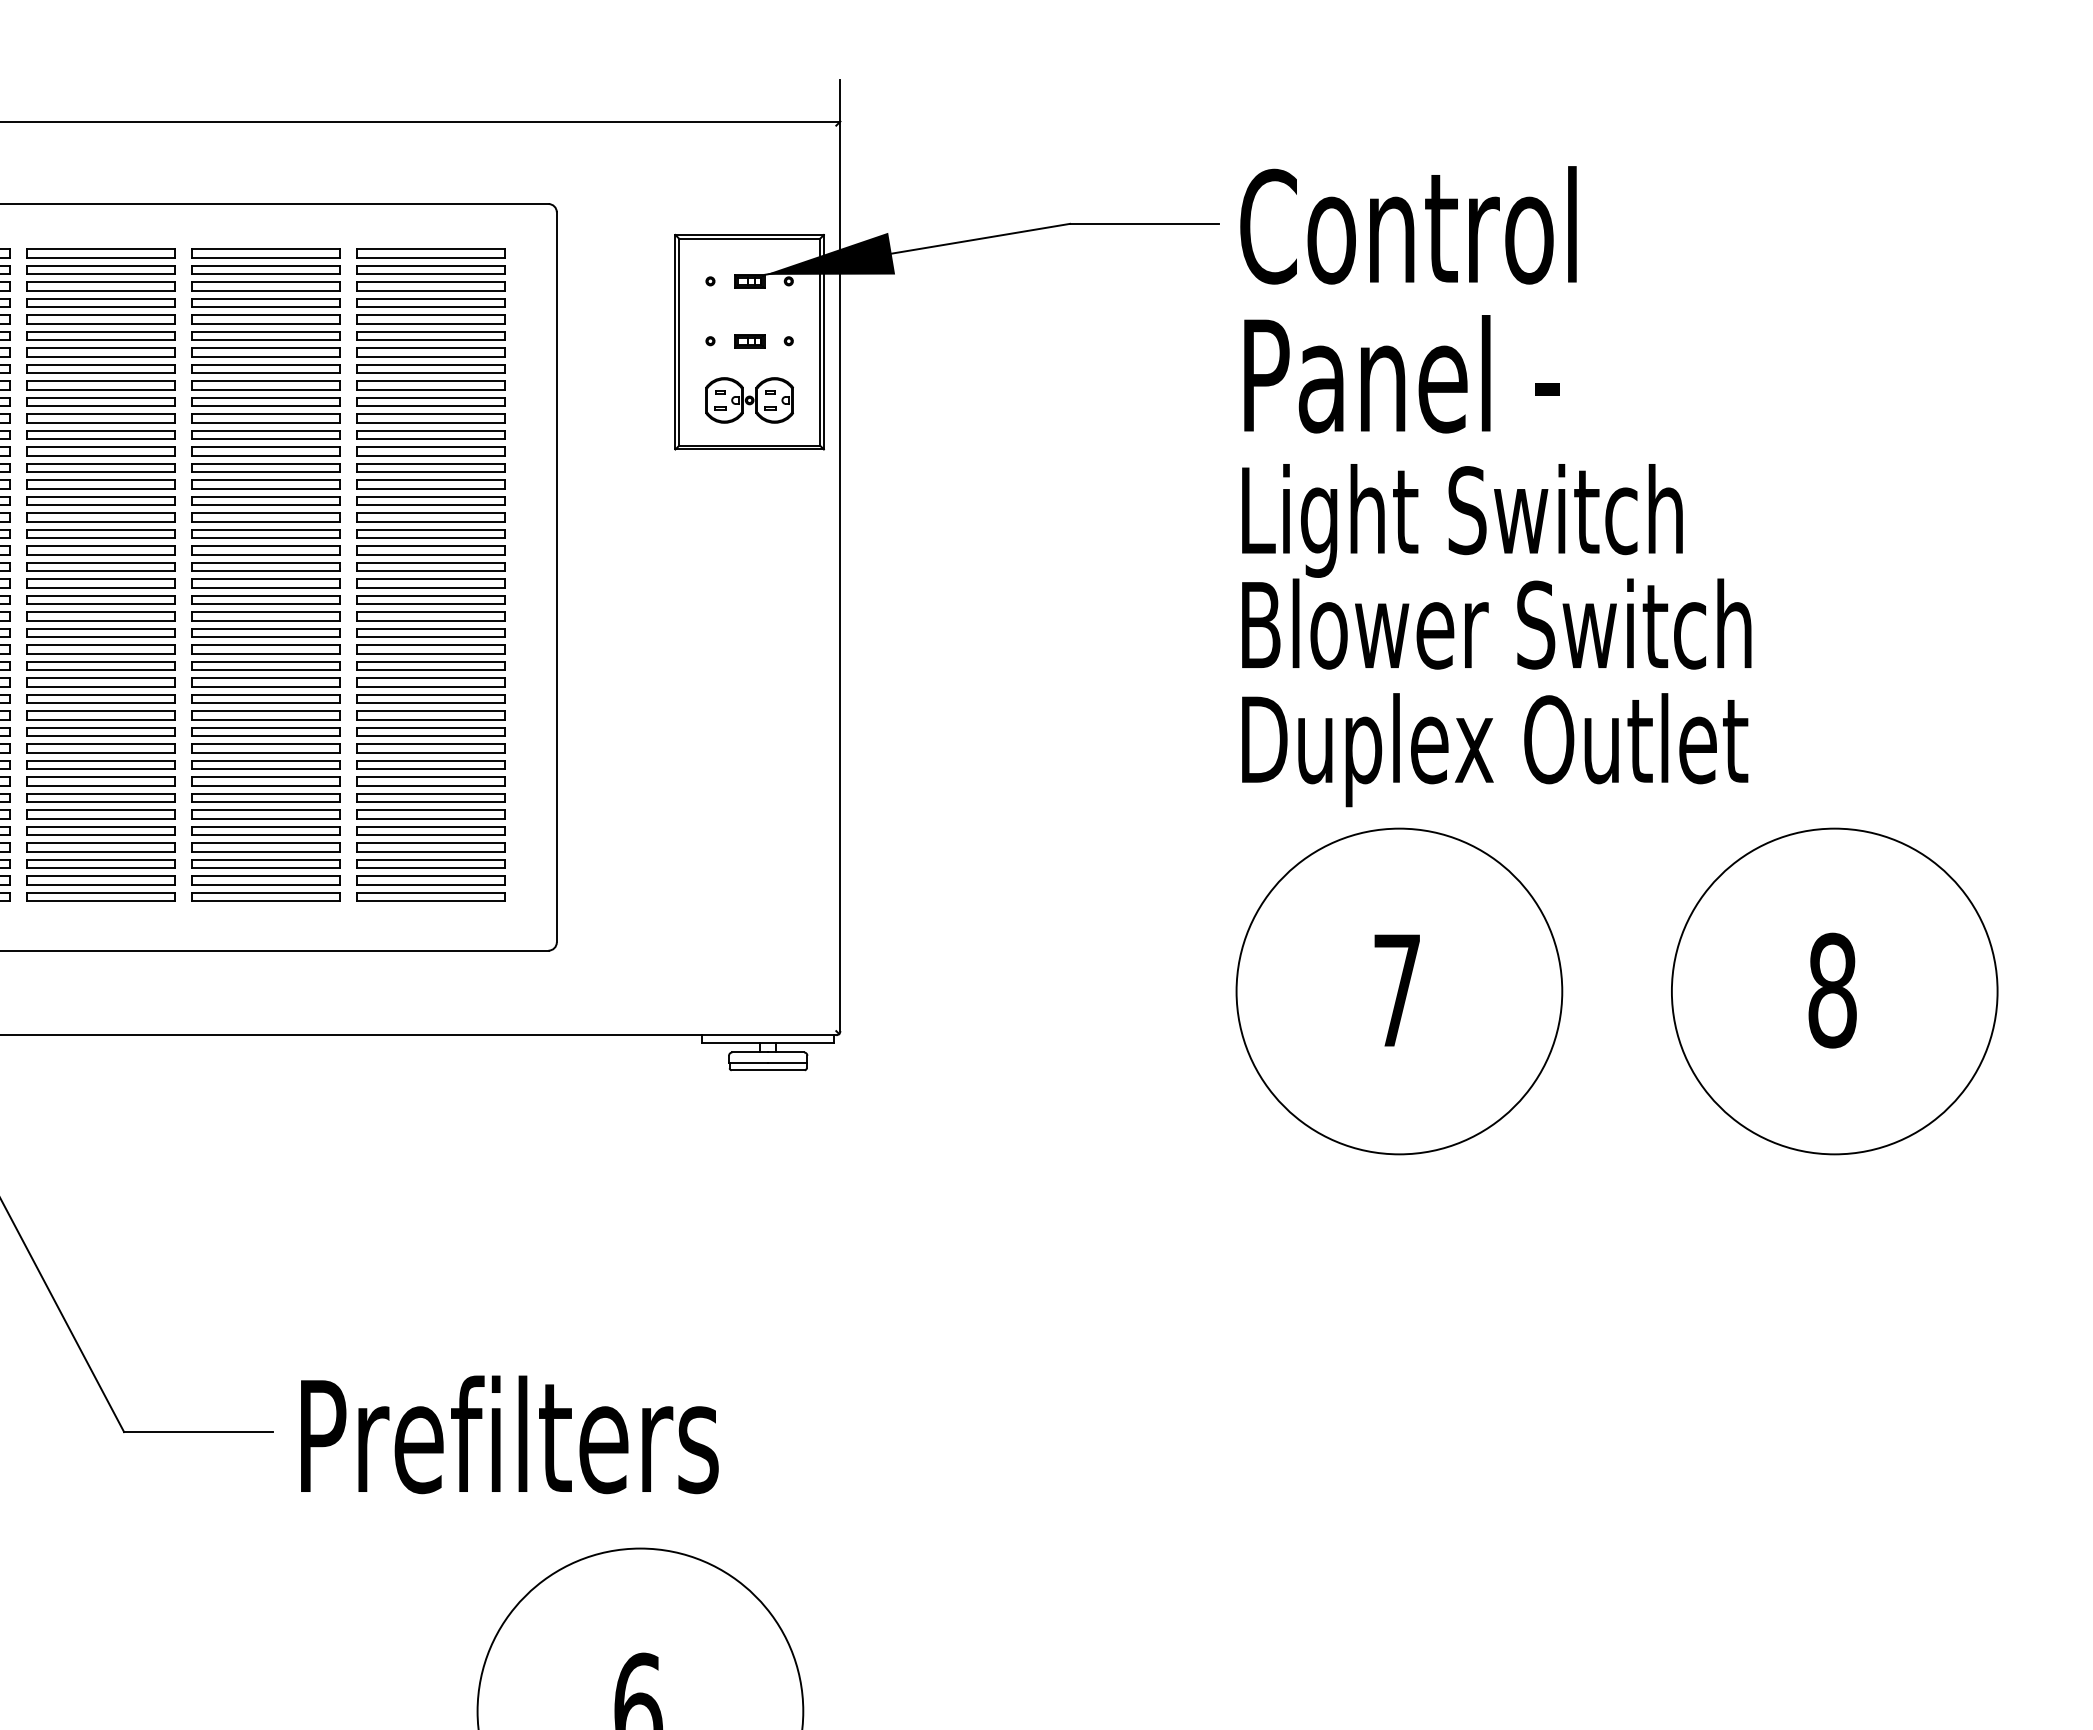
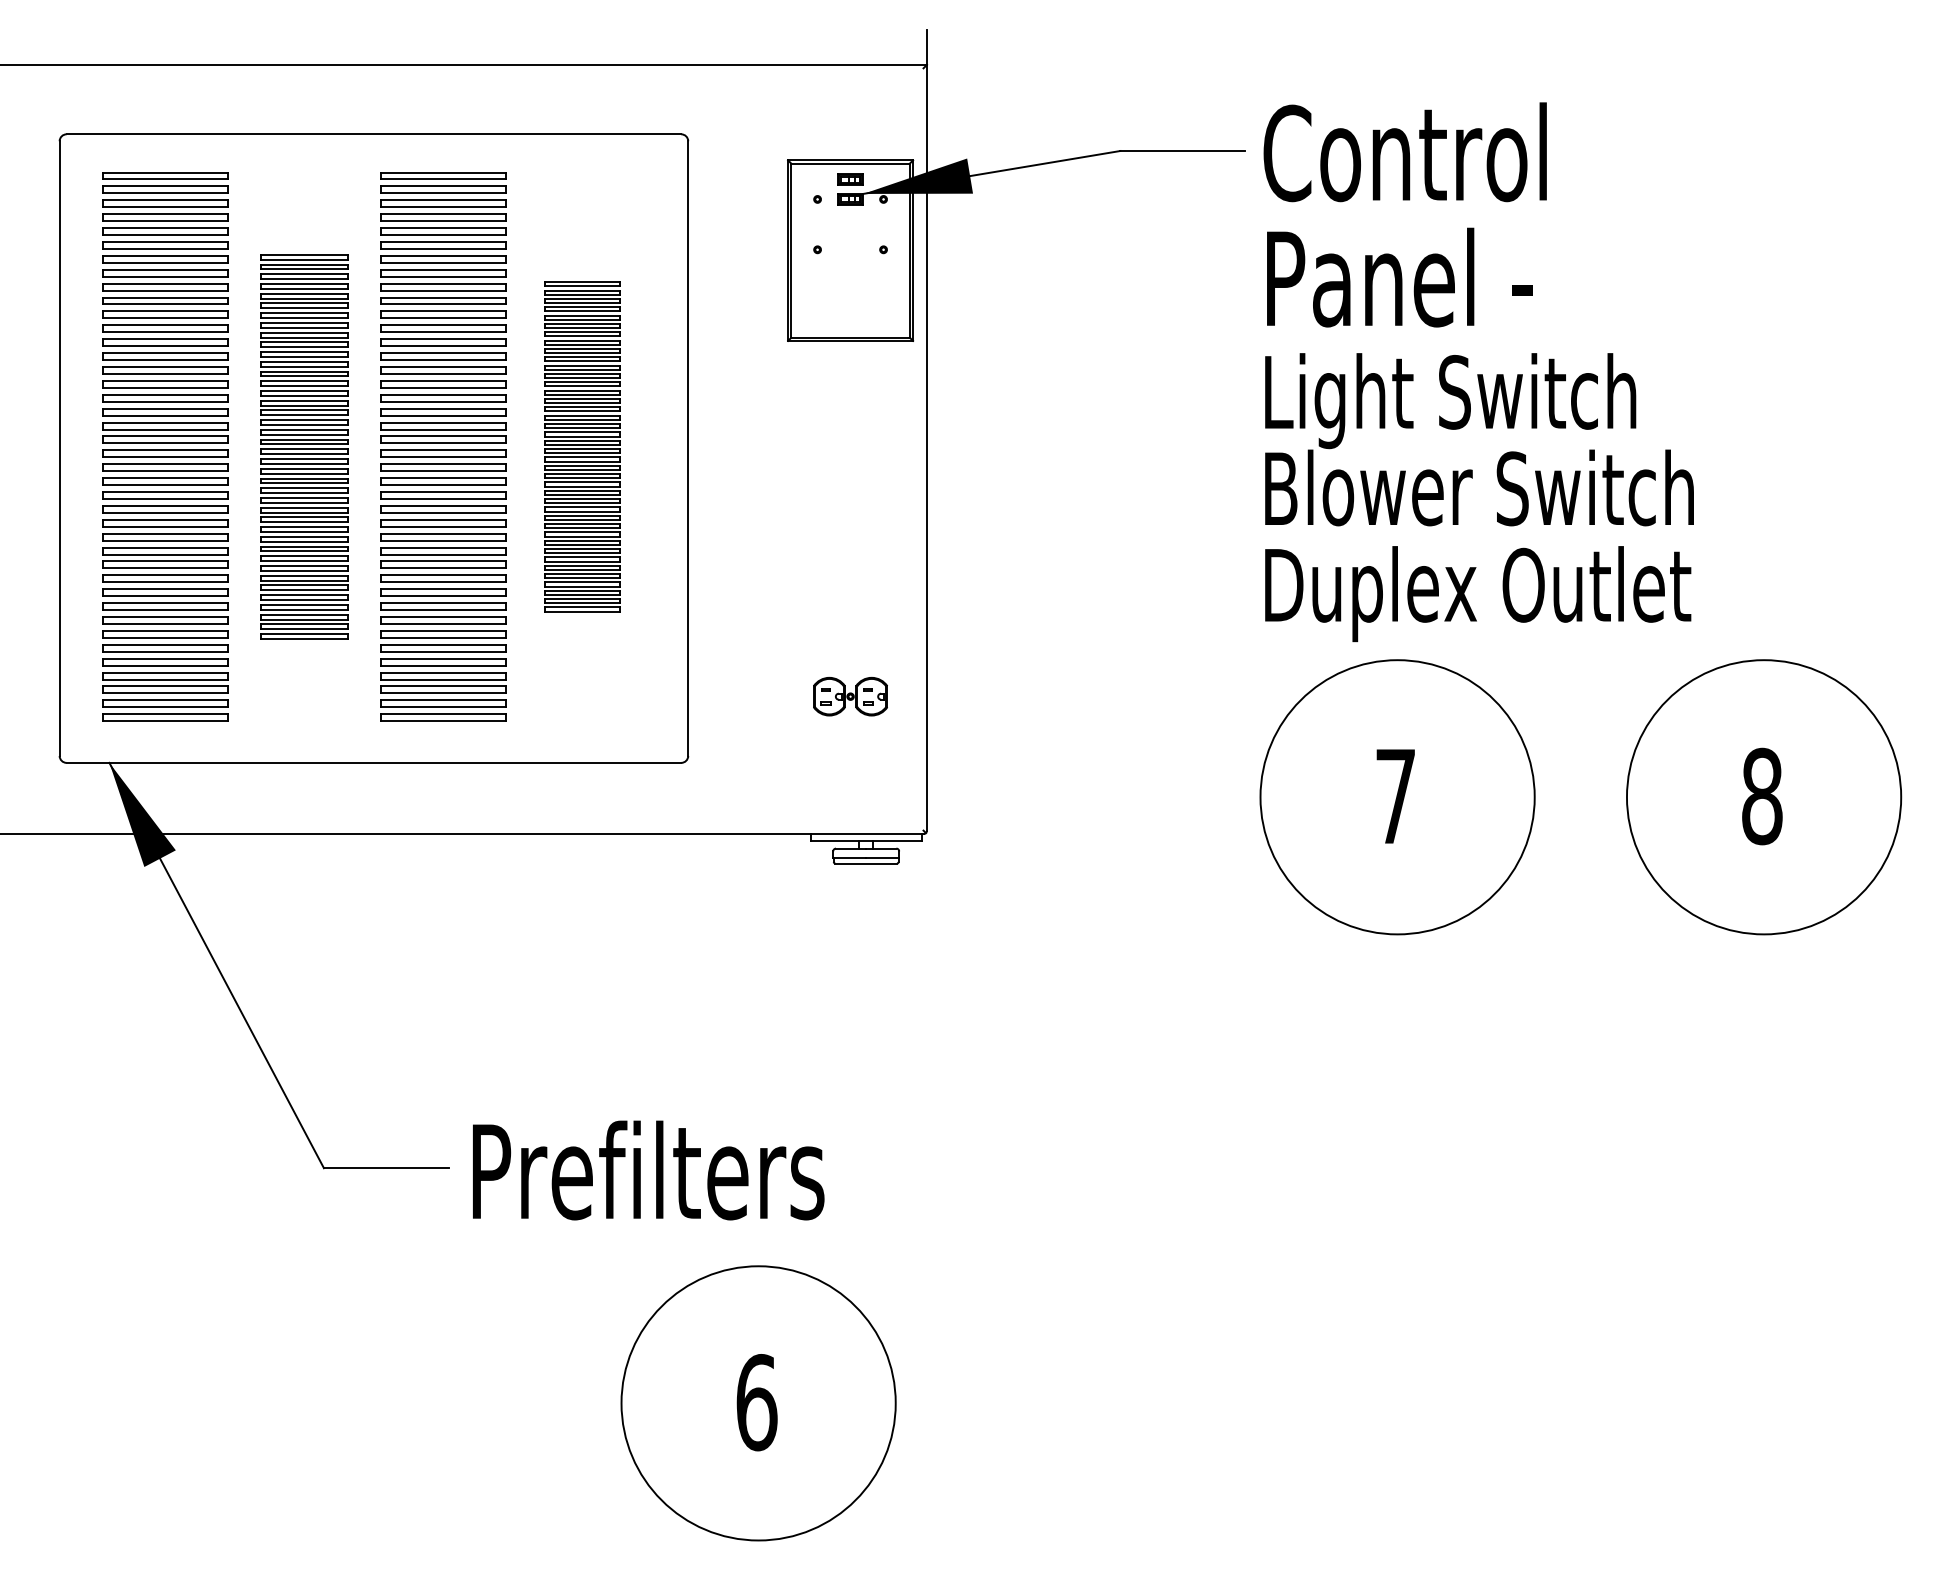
part: (749, 340) -> (850, 179), moved
part: (749, 400) -> (850, 696), moved
part: (101, 574) -> (304, 446), size x0.7
part: (431, 574) -> (582, 446), size x0.6

